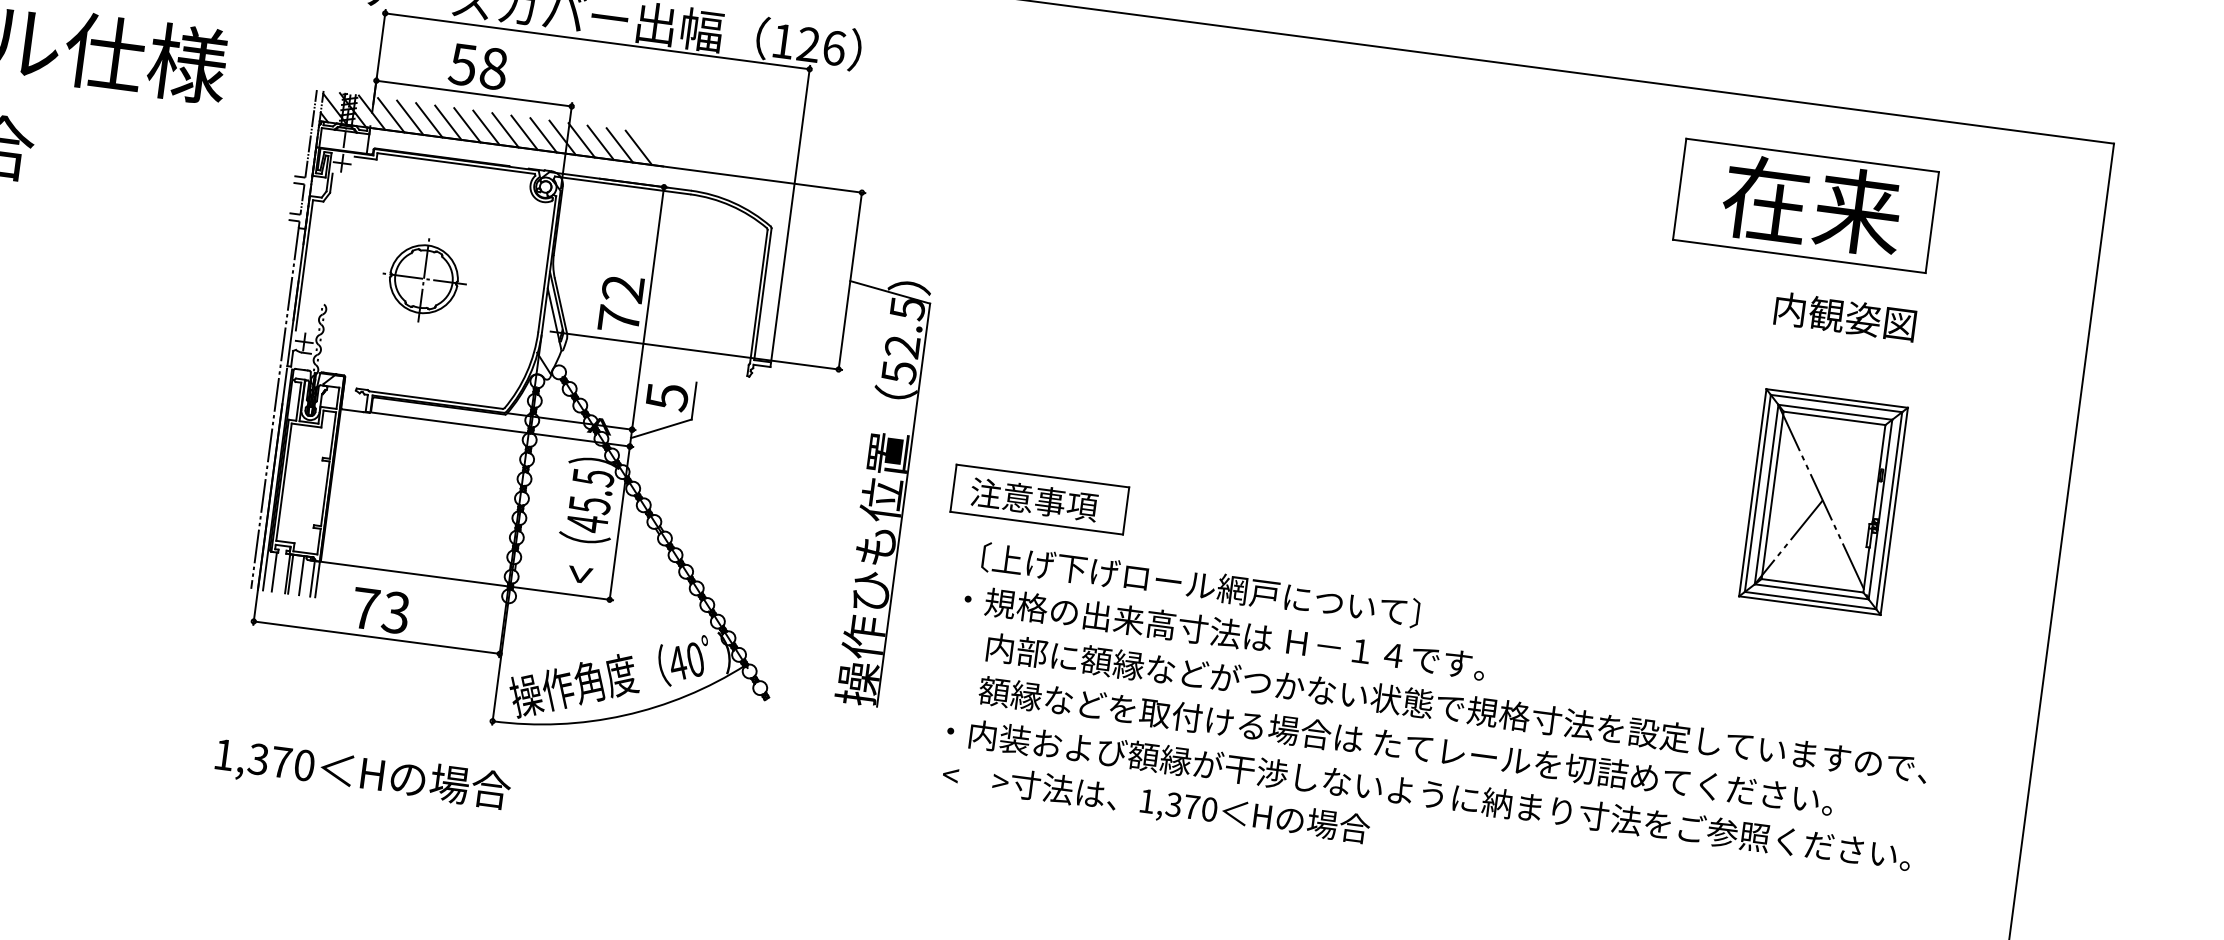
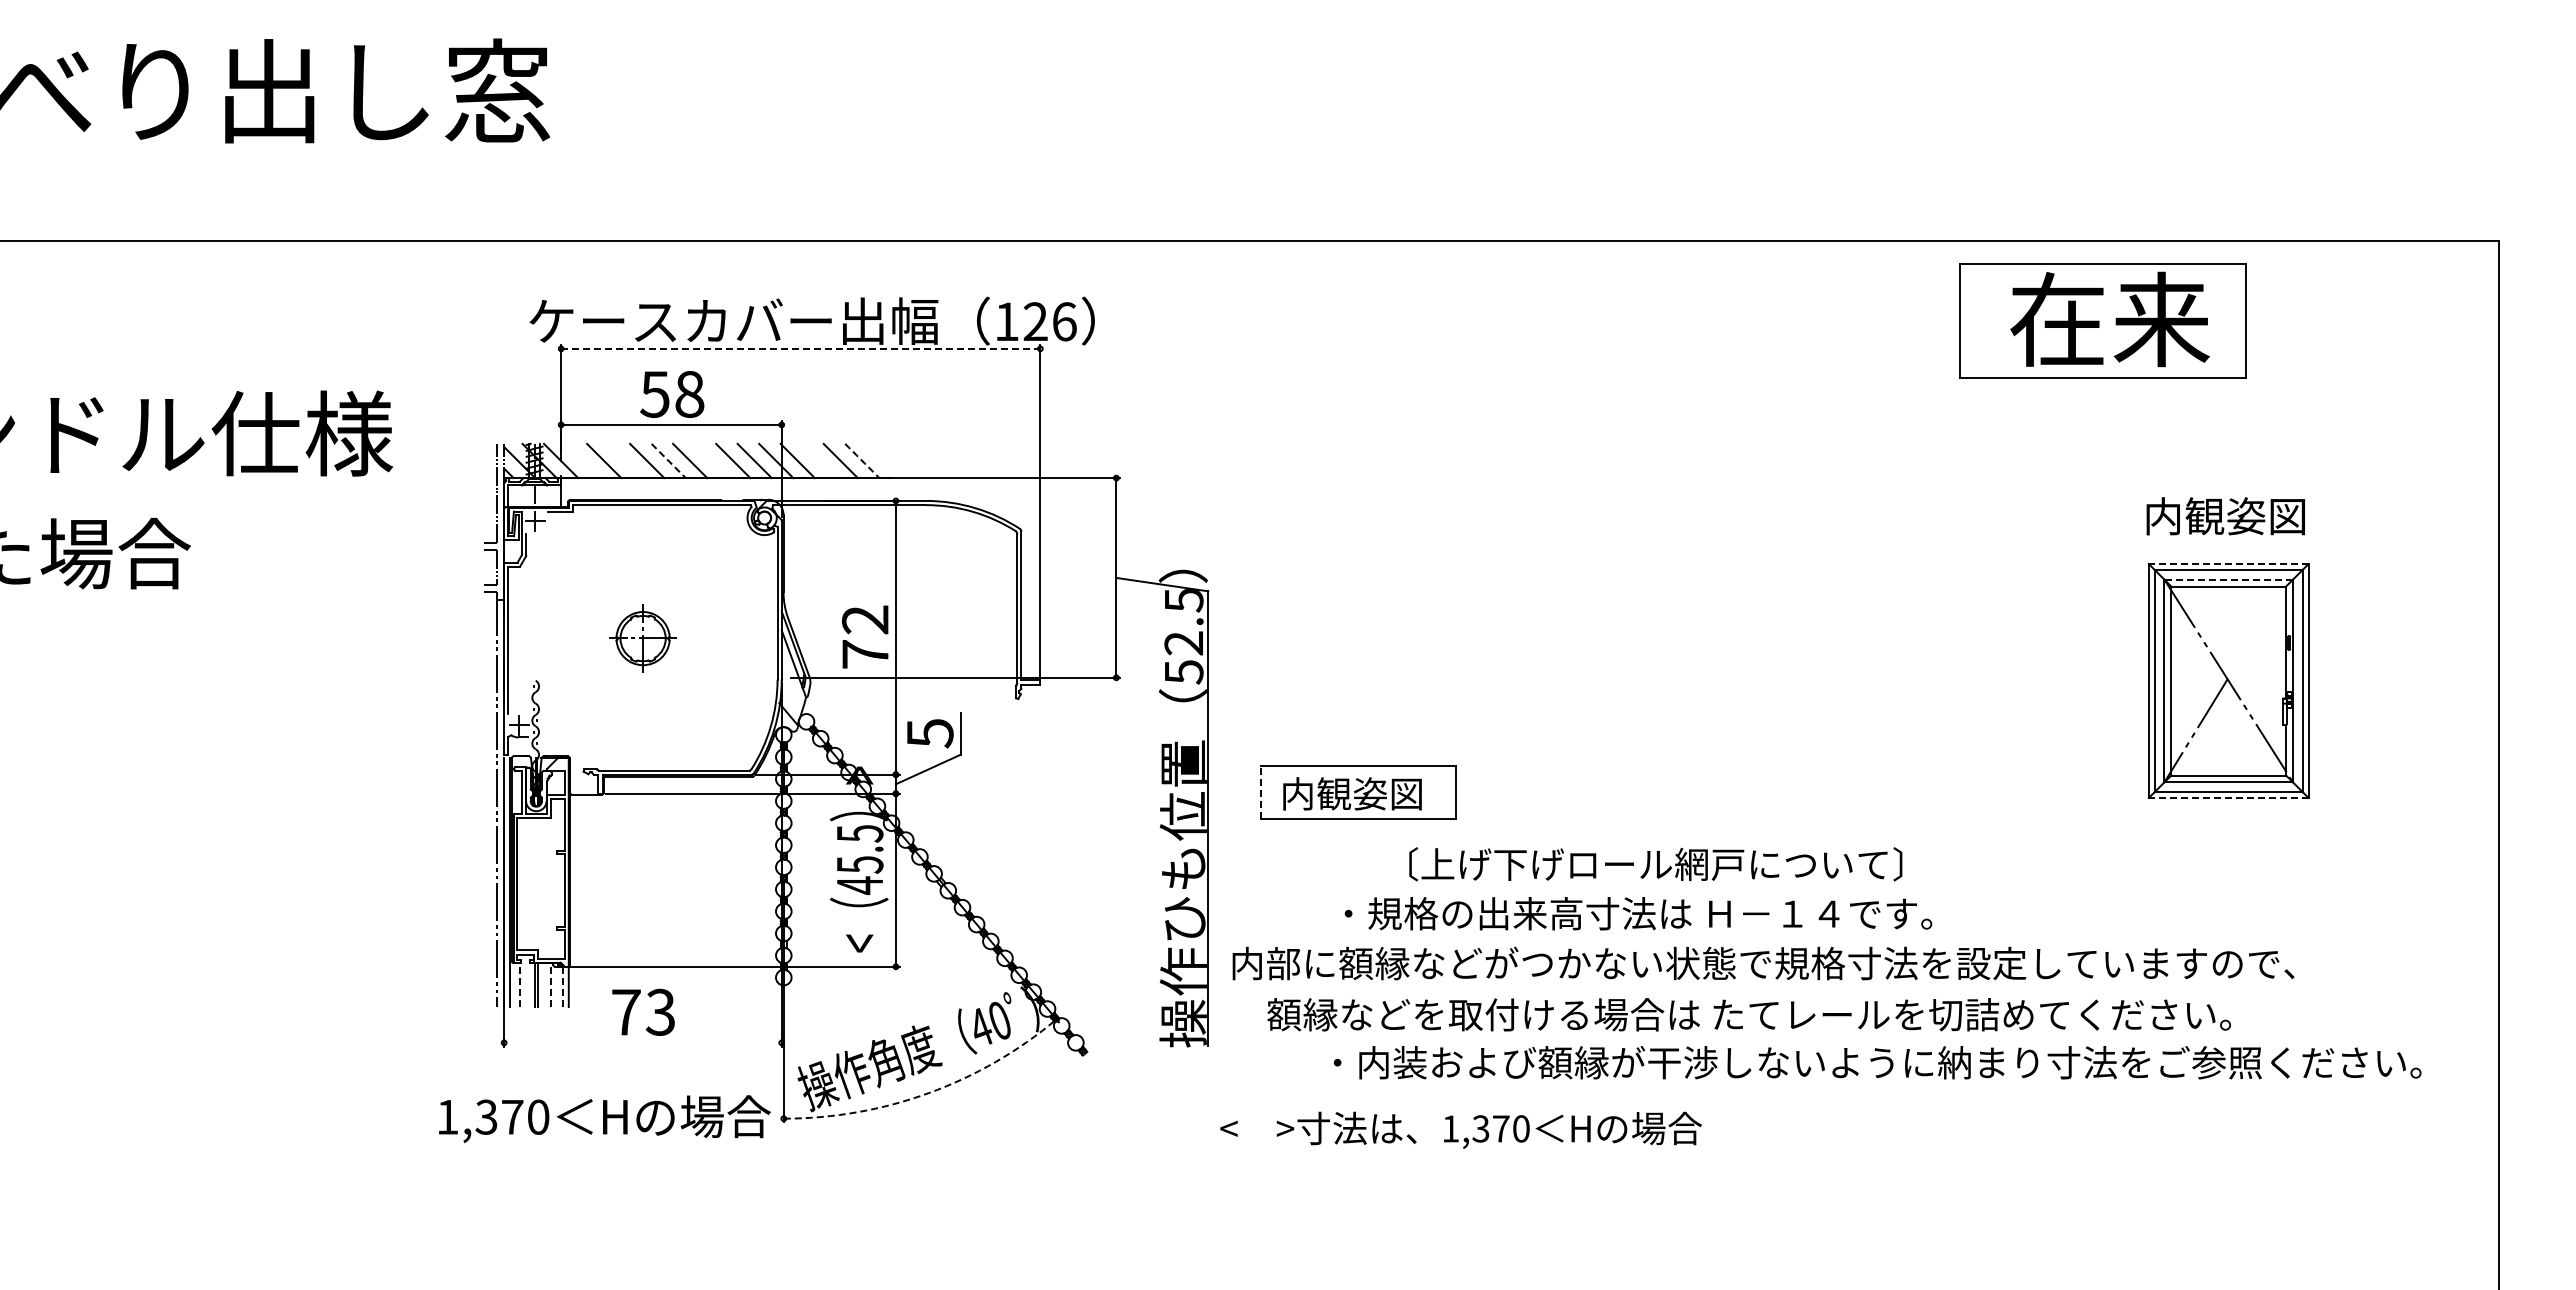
line: (597, 40) -> (800, 348), solid -> dashed
line: (391, 114) -> (582, 460), removed
line: (429, 119) -> (625, 460), removed
line: (468, 125) -> (669, 461), solid -> dashed
line: (505, 129) -> (711, 460), removed
line: (601, 142) -> (819, 460), removed
line: (639, 148) -> (862, 461), solid -> dashed
part: (1805, 205) -> (2102, 320), moved
part: (424, 280) -> (643, 639), size x0.7
text: (1845, 317) -> (2225, 516), moved
line: (1836, 398) -> (2228, 564), solid -> dashed
line: (1835, 412) -> (2228, 579), solid -> dashed
line: (953, 488) -> (1261, 792), solid -> dashed
text: (1034, 499) -> (1352, 793), 注意事項 -> 内観姿図
line: (274, 571) -> (519, 984), solid -> dashed
line: (301, 575) -> (550, 984), solid -> dashed
line: (312, 578) -> (563, 986), solid -> dashed
text: (1200, 585) -> (1655, 864), moved
line: (1809, 605) -> (2228, 797), solid -> dashed
text: (1224, 632) -> (1638, 913), moved
line: (376, 637) -> (642, 1042), removed
text: (1457, 708) -> (1763, 963), moved
arc: (623, 715) -> (928, 1093), solid -> dashed
text: (1405, 745) -> (1748, 1014), moved
text: (362, 774) -> (604, 1118), moved
text: (1428, 793) -> (1877, 1062), moved
text: (1155, 802) -> (1460, 1129), moved

